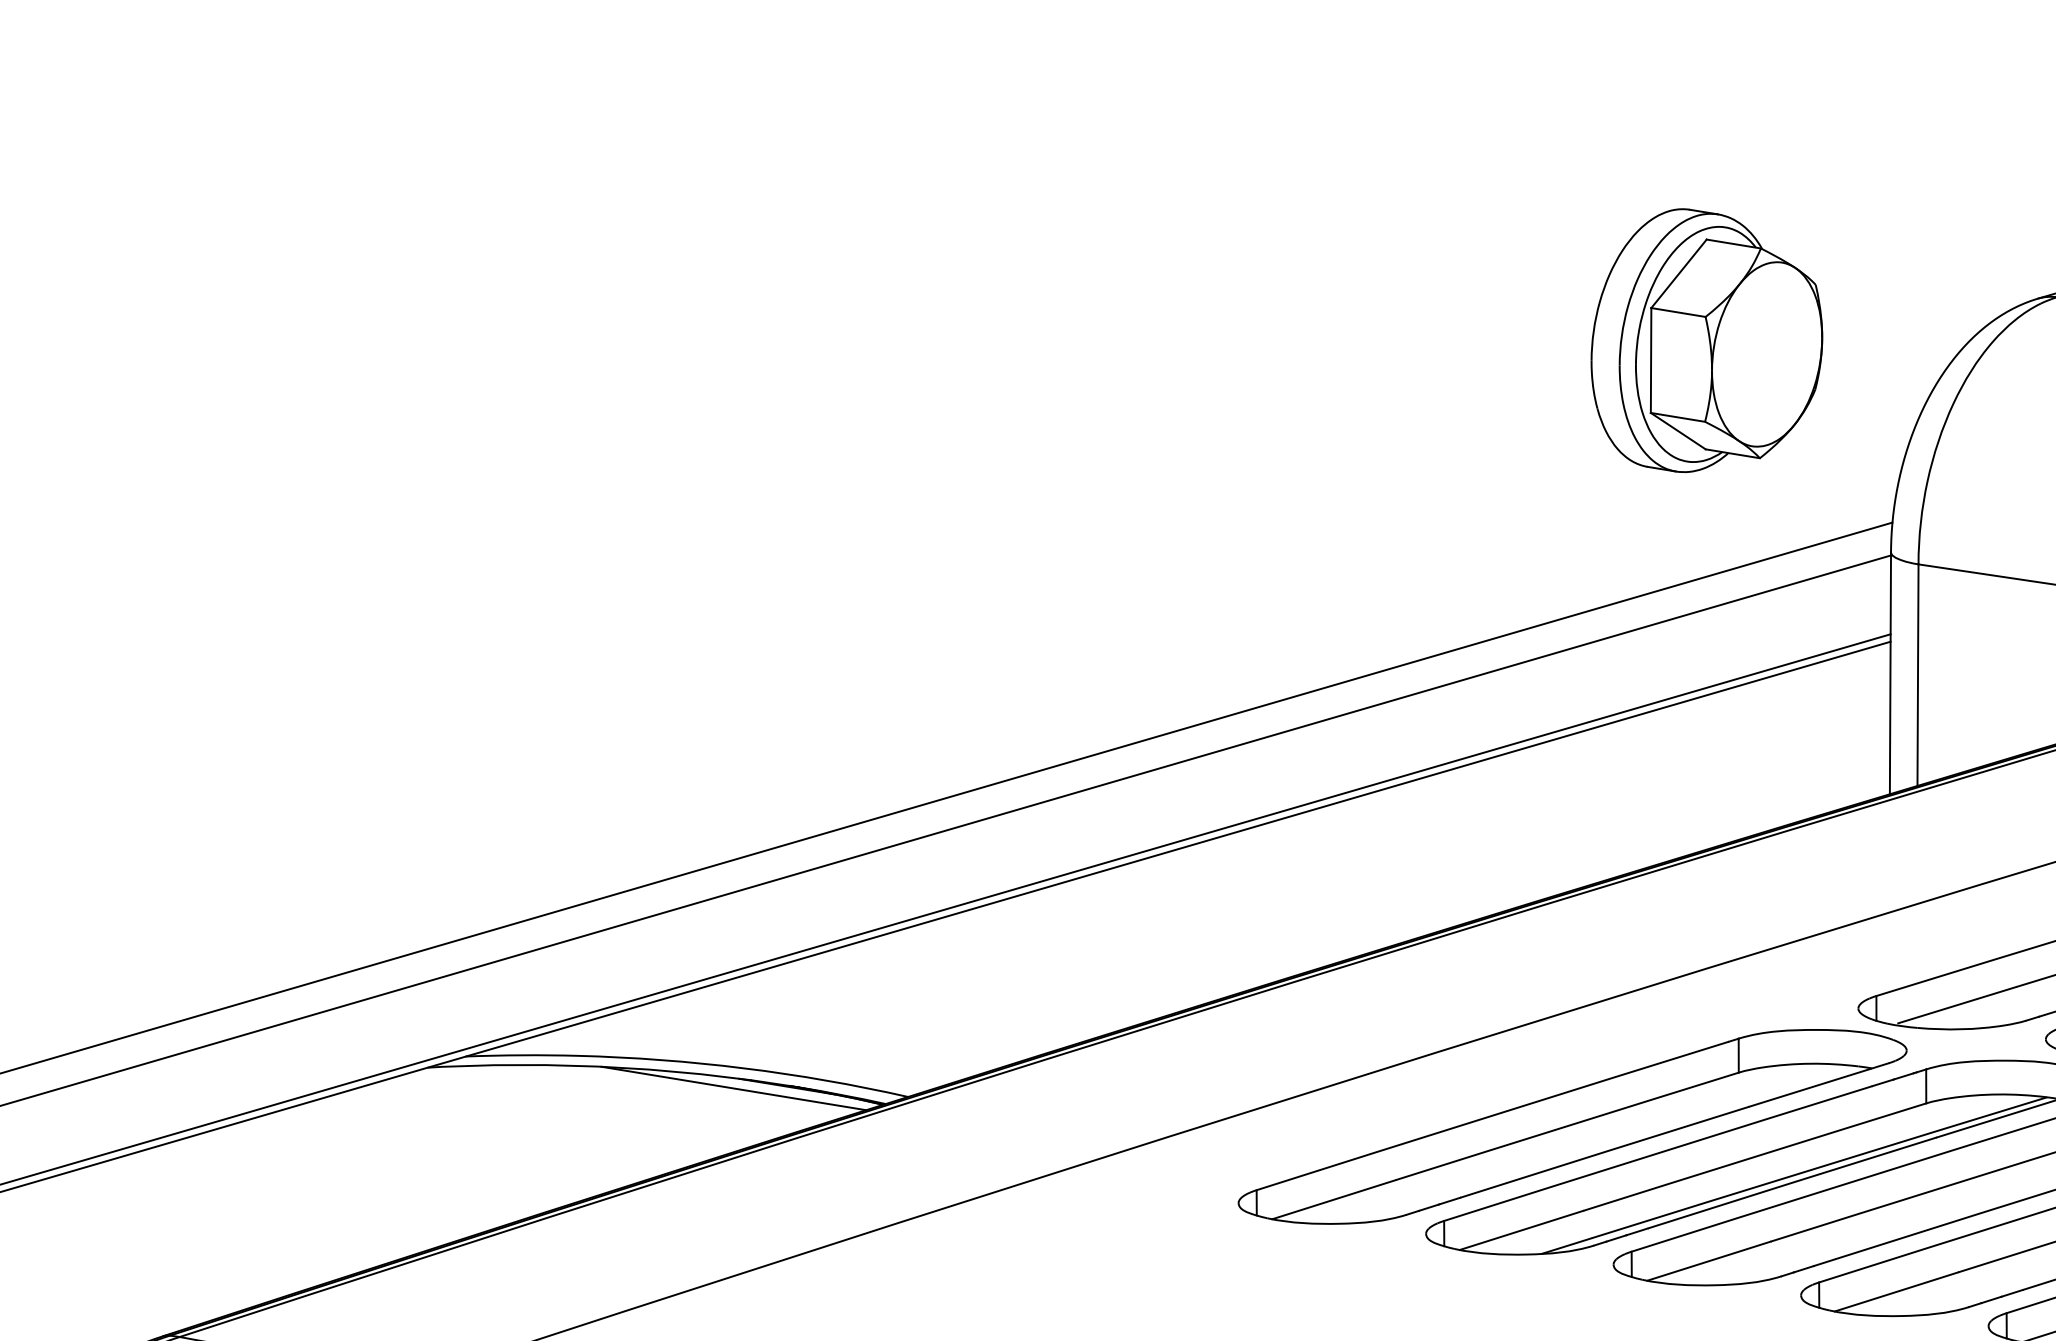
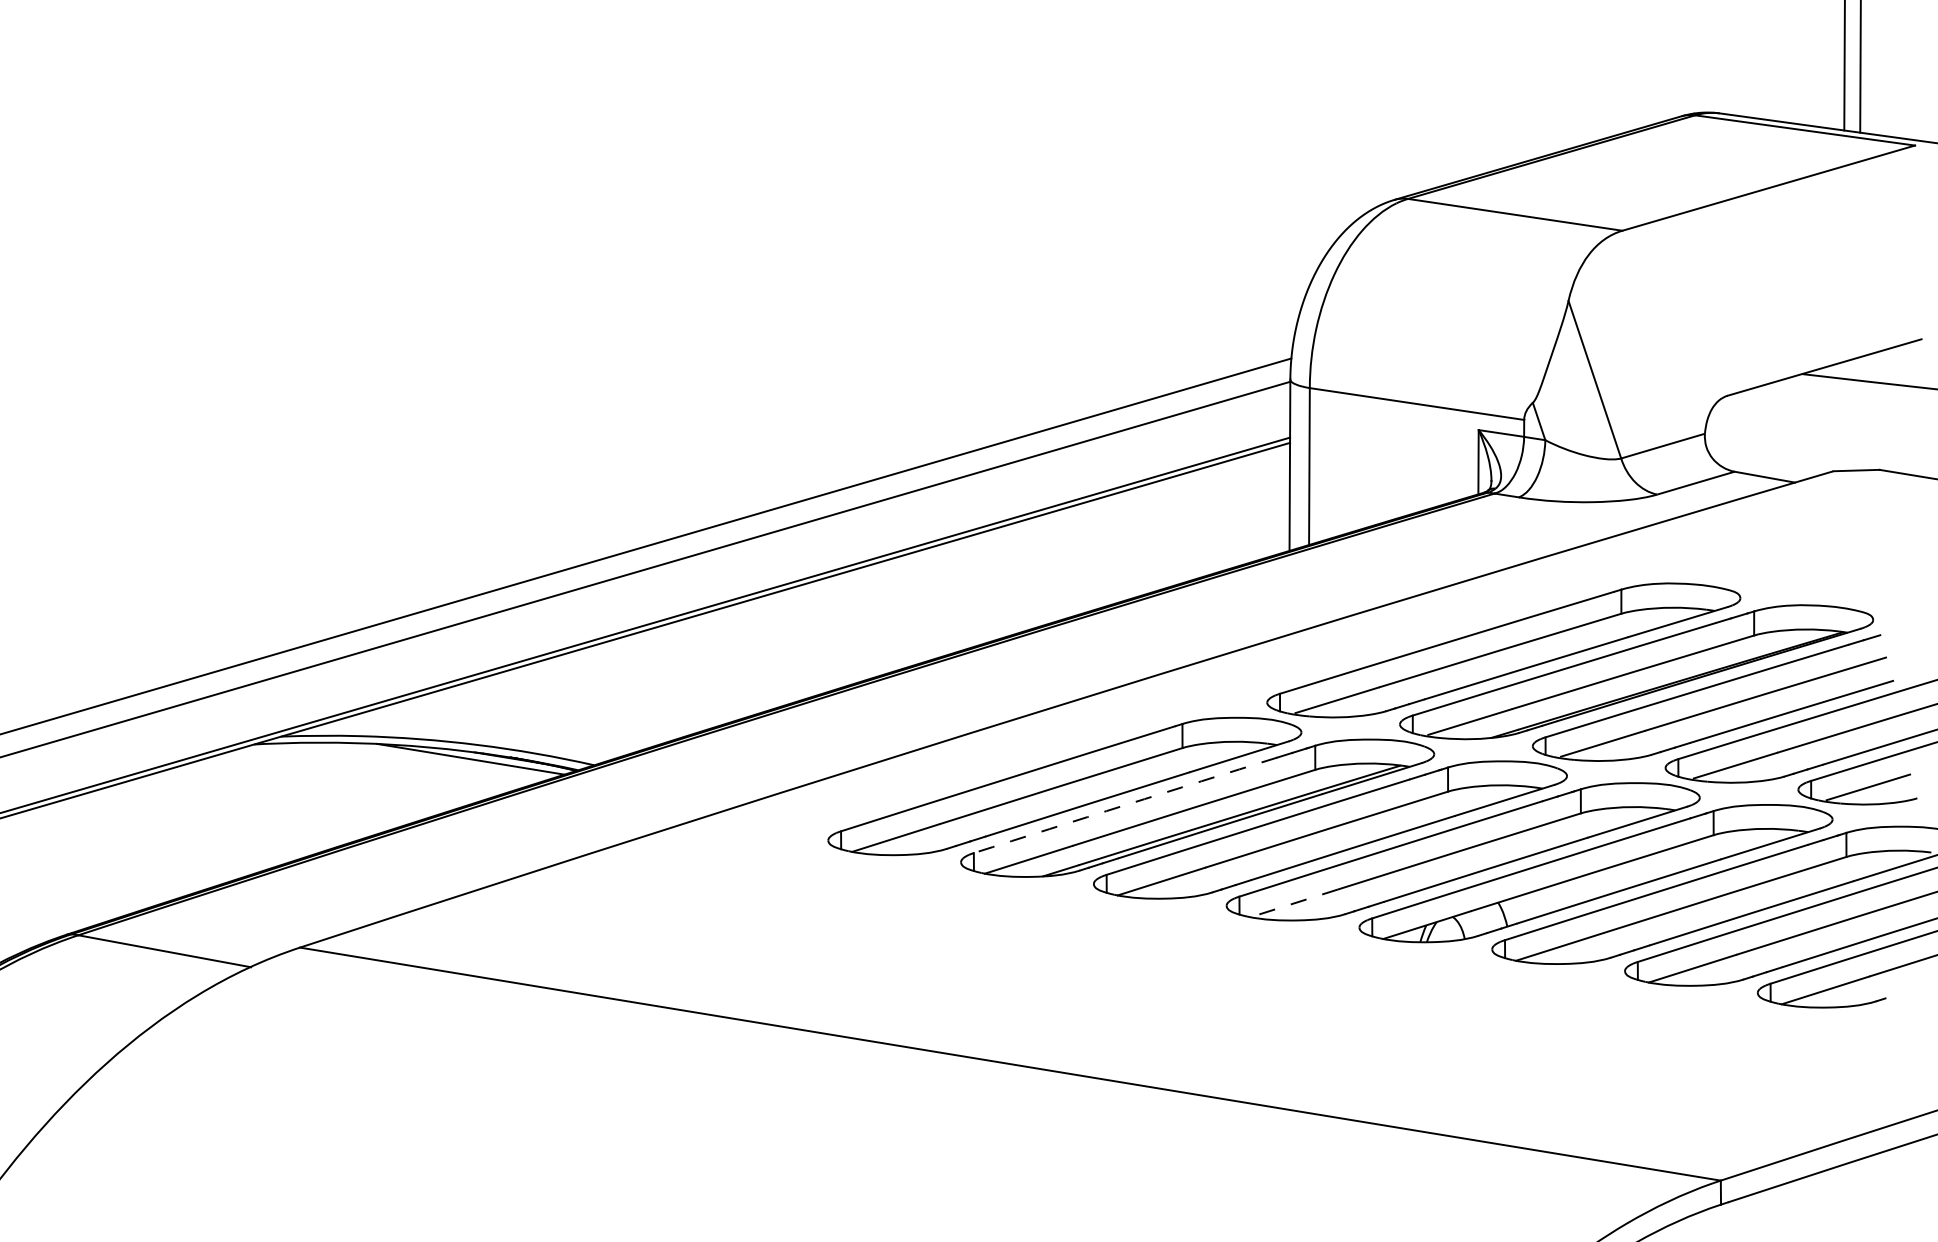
part: (1706, 340) -> (1159, 229), removed
arc: (1658, 1153) -> (1125, 805), solid -> dashed
line: (1896, 1292) -> (1294, 903), solid -> dashed

